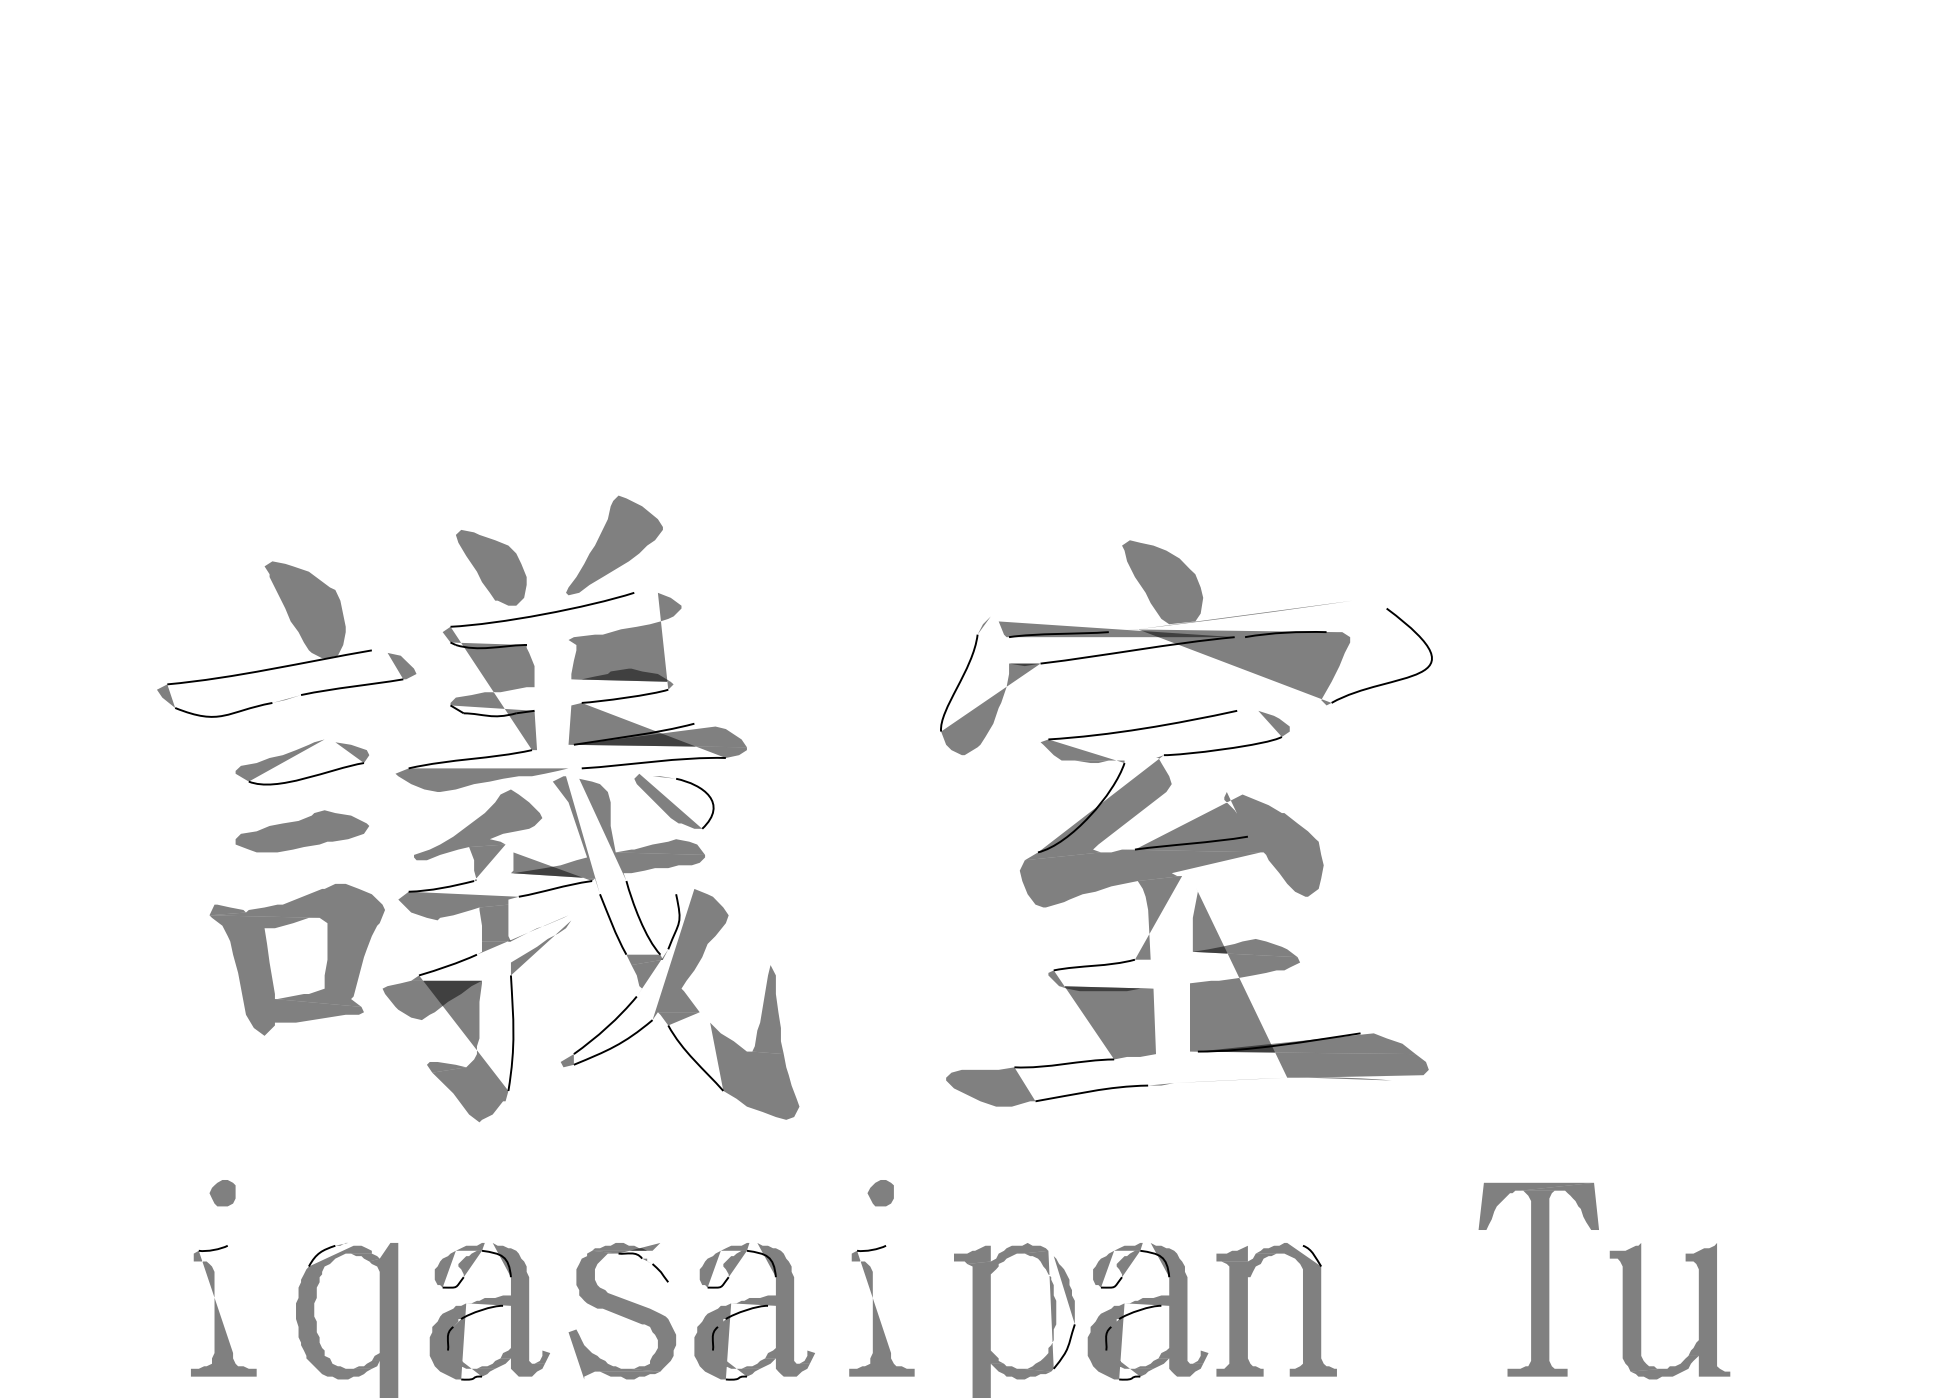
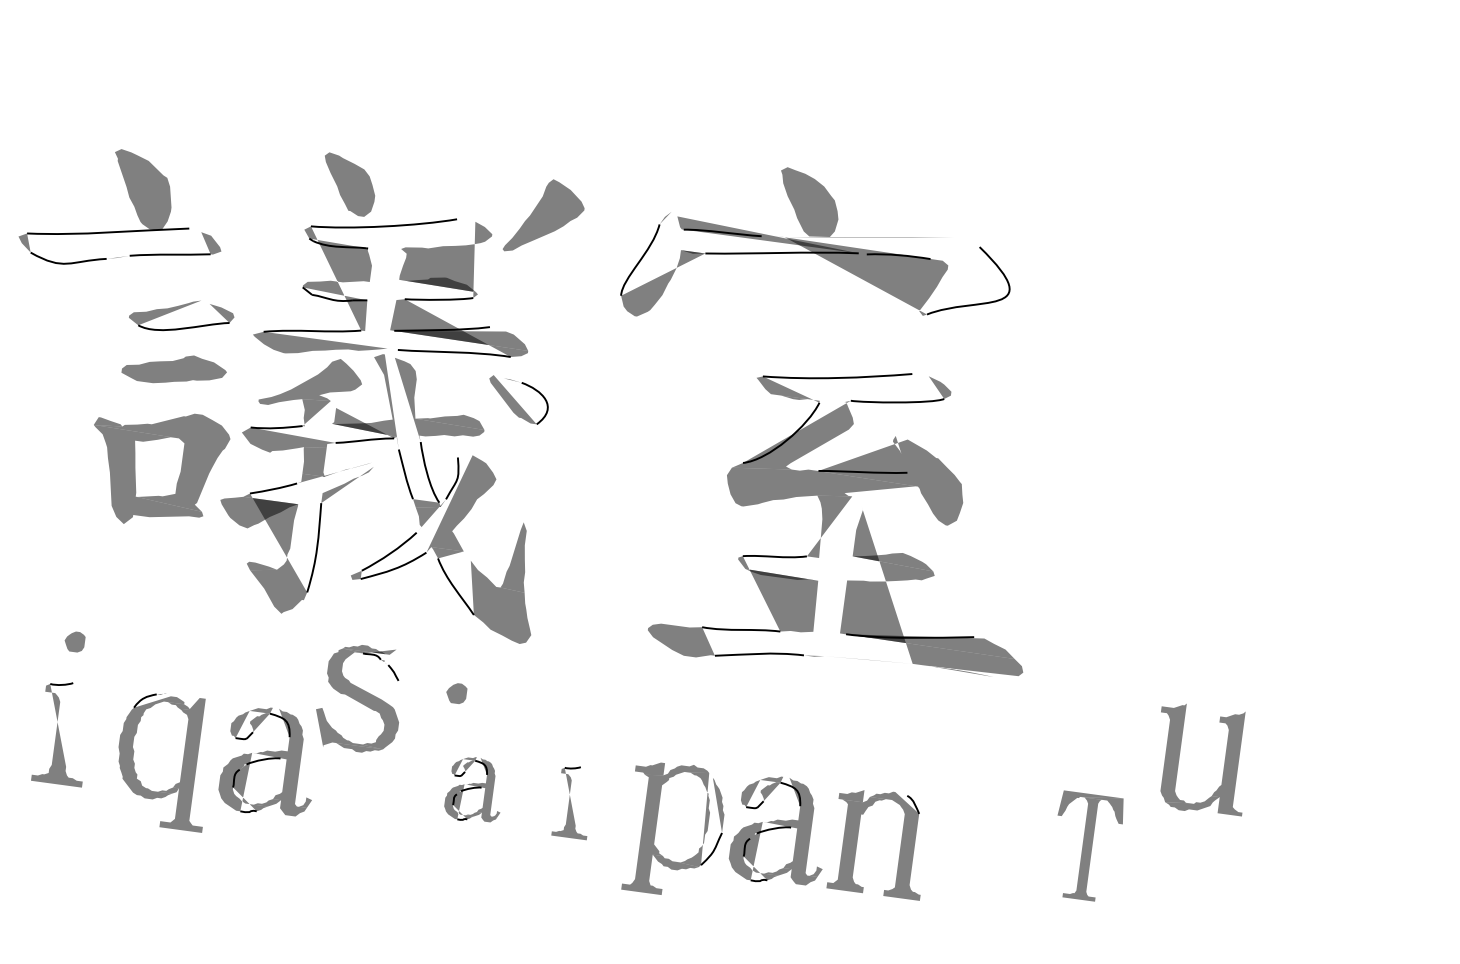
part: (614, 544) -> (545, 216), moved
part: (298, 632) -> (134, 206), moved
part: (1186, 647) -> (820, 256), moved
part: (674, 801) -> (518, 400), moved
part: (880, 1193) -> (456, 693), moved
part: (1538, 1279) -> (1086, 846), size x0.7
part: (881, 1310) -> (573, 801), size x0.7
part: (621, 1311) -> (359, 698), moved
part: (754, 1311) -> (474, 789), size x0.6
part: (1641, 1311) -> (1179, 756), moved

